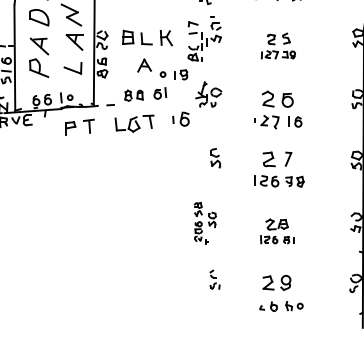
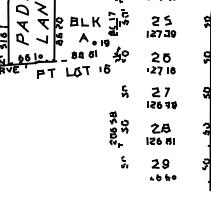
part: (278, 45) -> (161, 26), size x1.43
part: (204, 223) -> (118, 129), size x1.43
part: (276, 230) -> (160, 133), size x1.43

